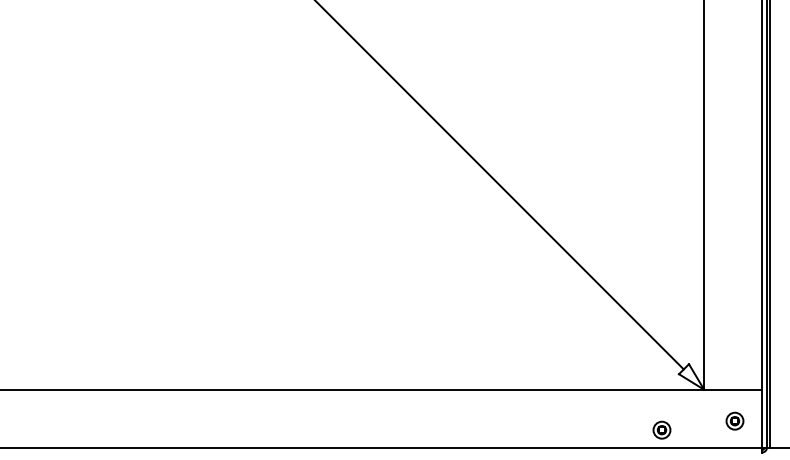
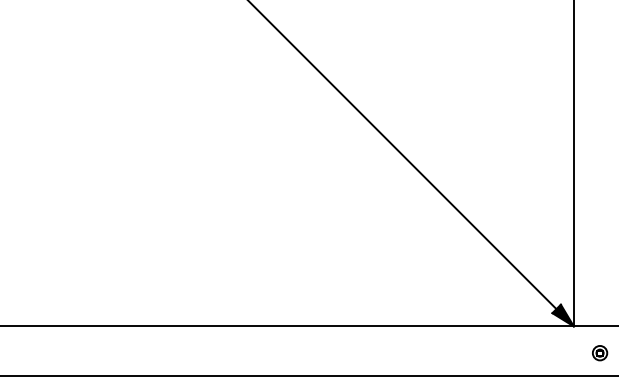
fill: (691, 376) -> (563, 315), added
part: (661, 429) -> (537, 360), removed

